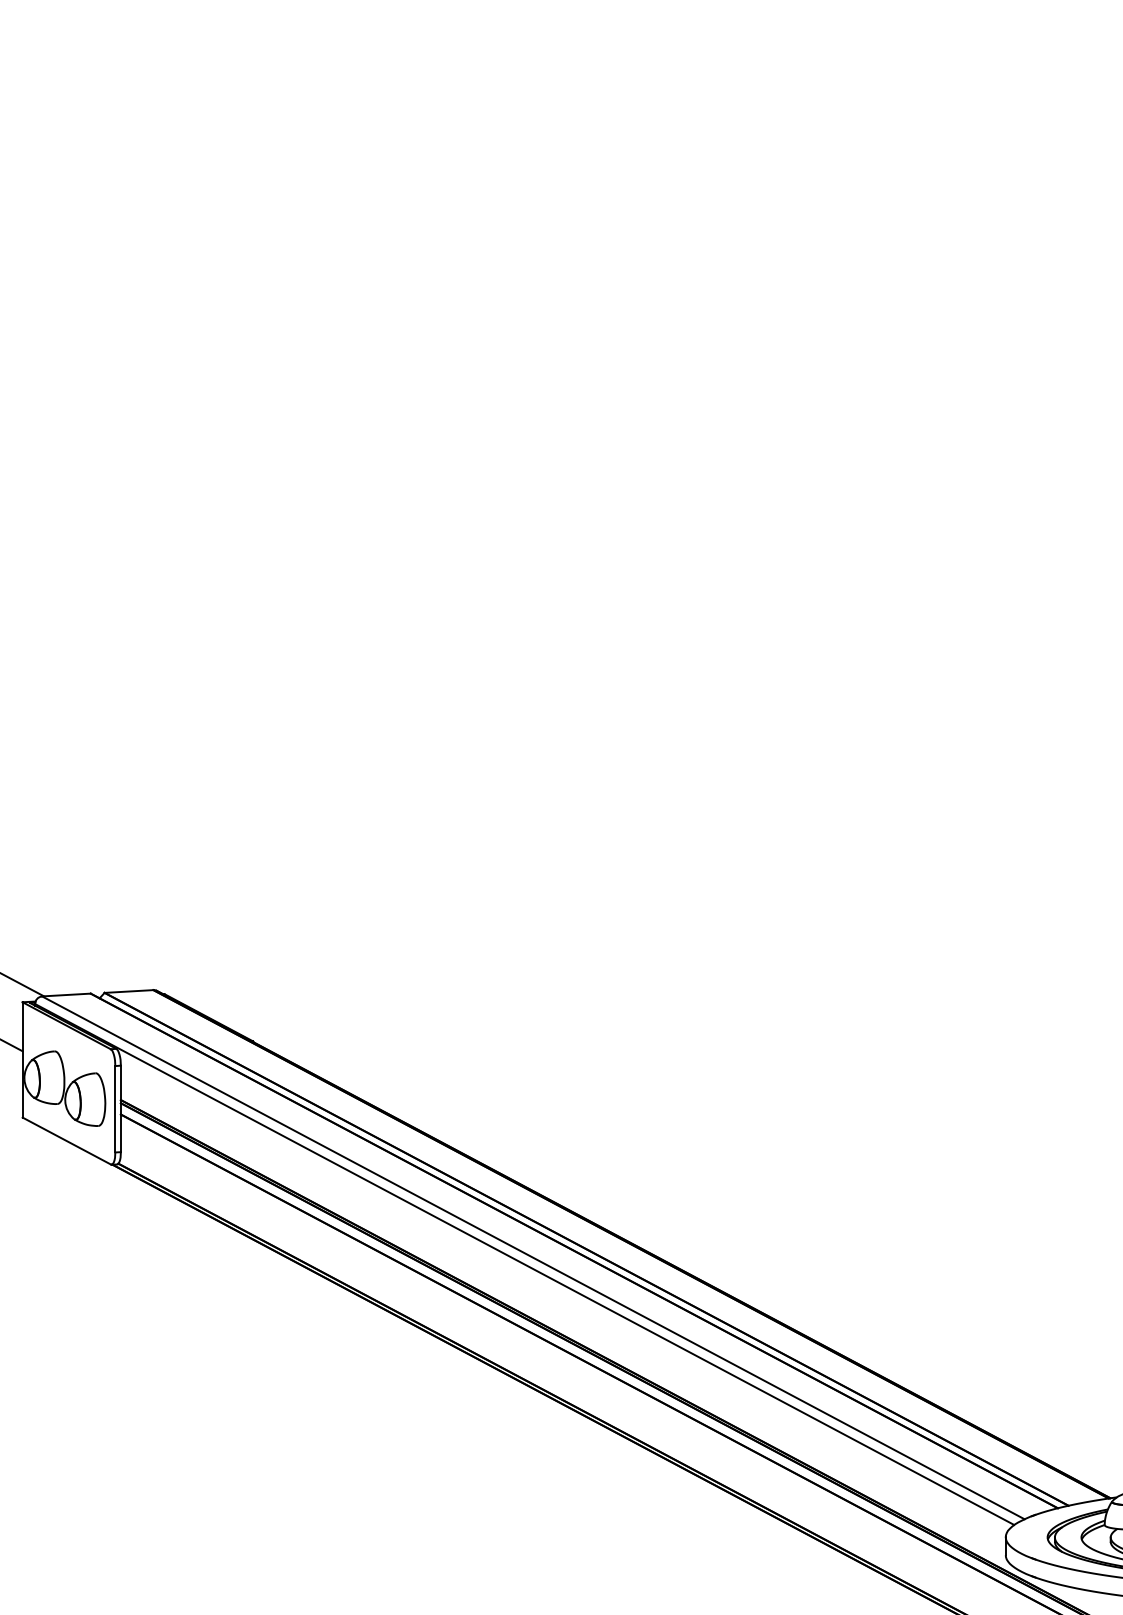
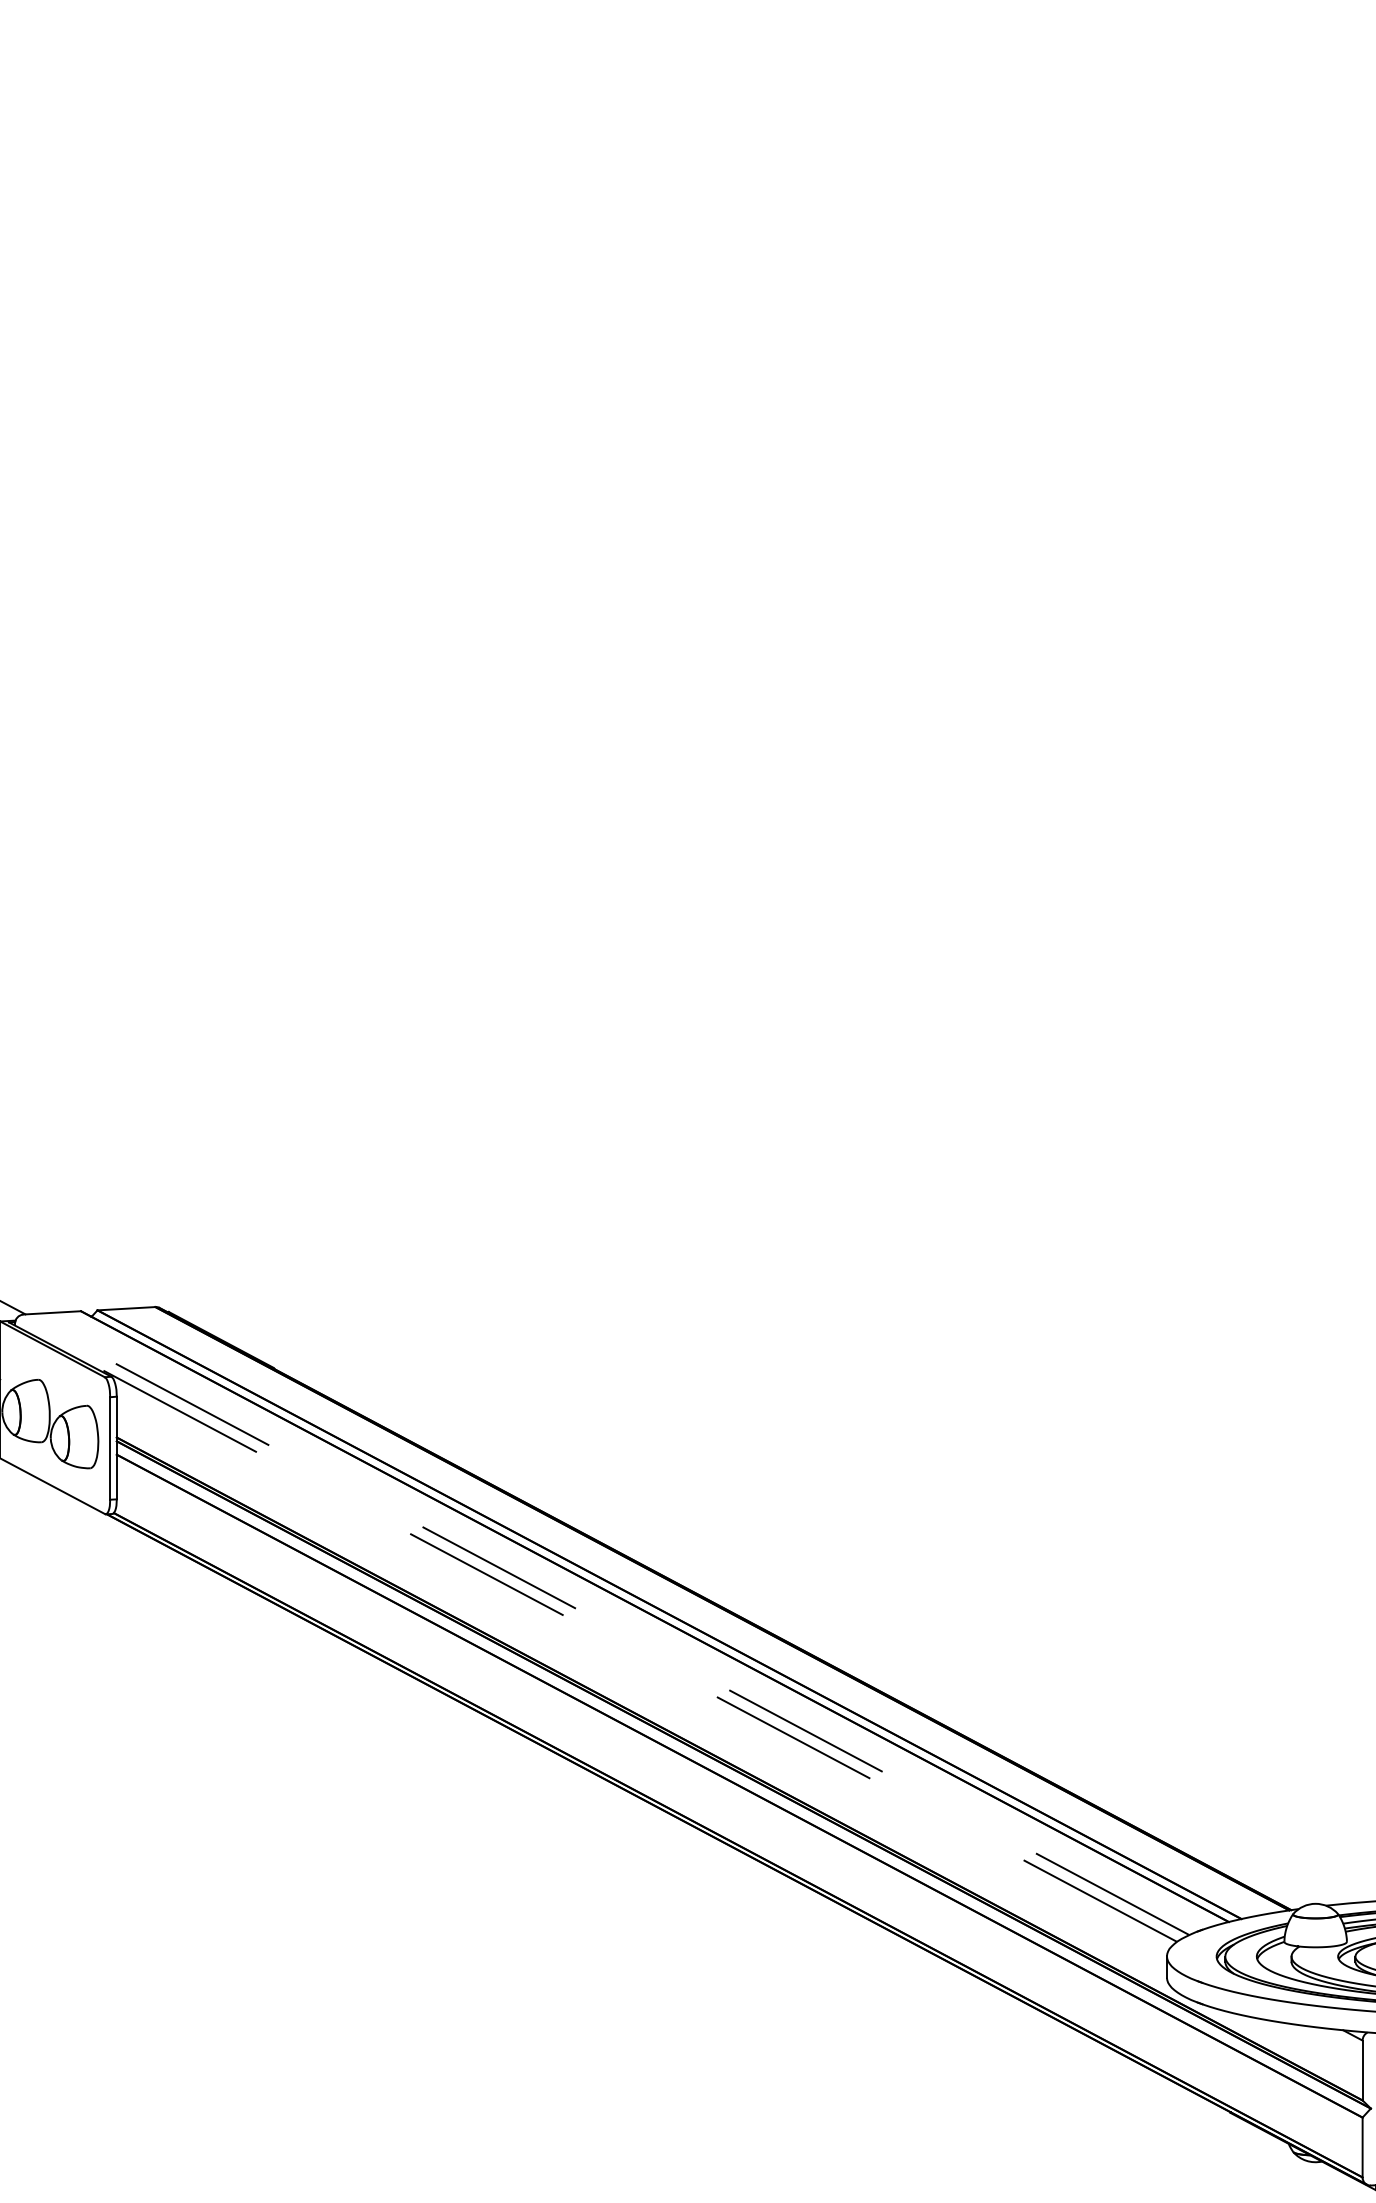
line: (532, 1257) -> (605, 1624), solid -> dashed
line: (524, 1264) -> (595, 1632), solid -> dashed

